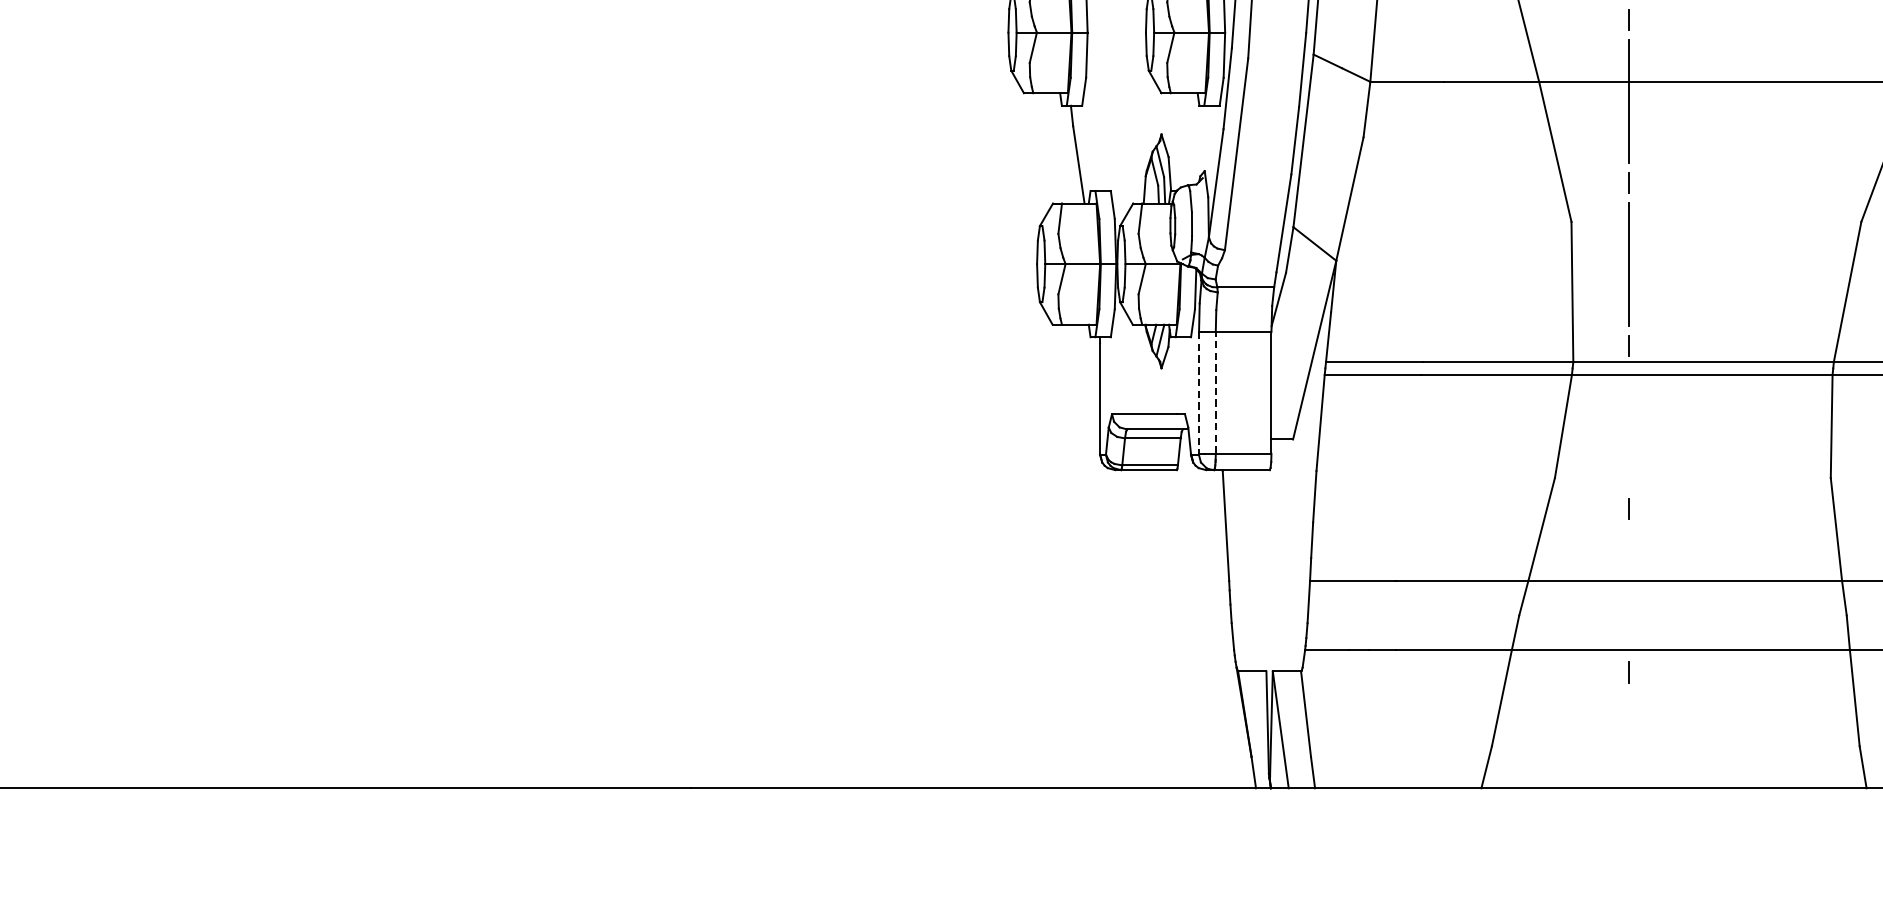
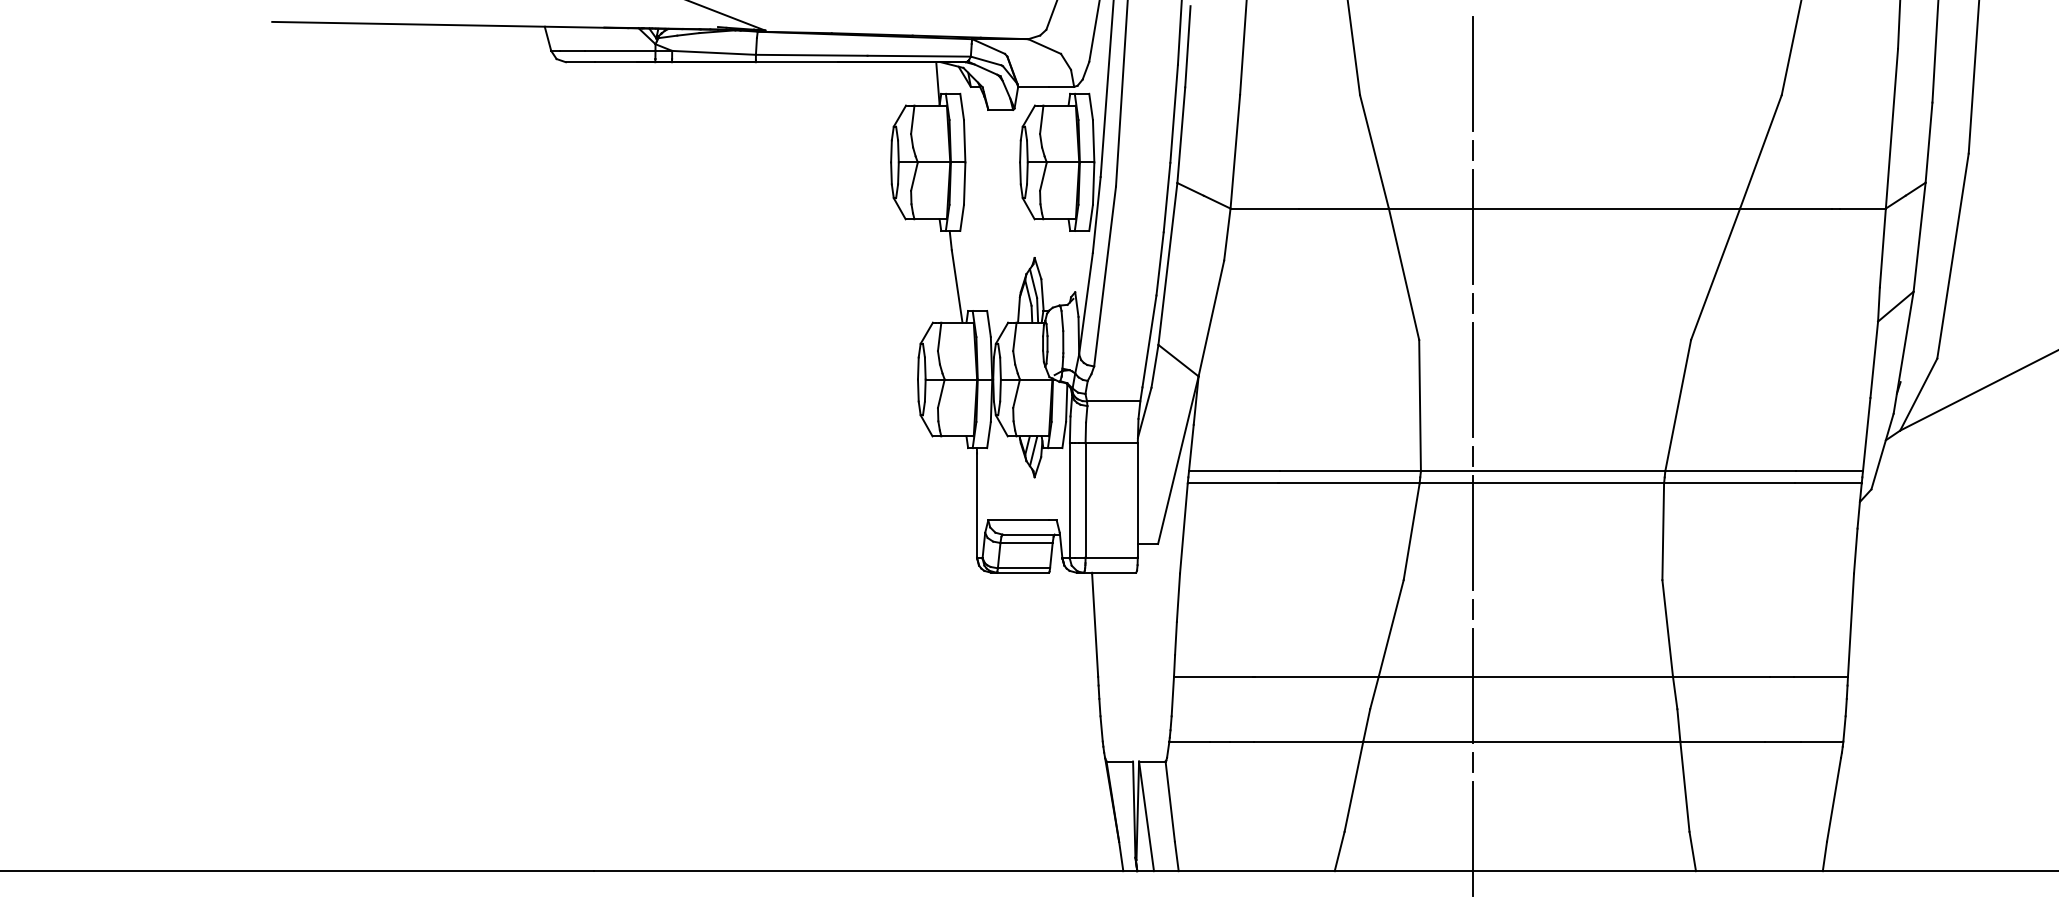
line: (1215, 392) -> (1085, 499), dashed -> solid
line: (1198, 393) -> (1069, 500), dashed -> solid
line: (1629, 427) -> (1473, 532), added
line: (1629, 590) -> (1473, 685), added
line: (1629, 753) -> (1473, 838), added

